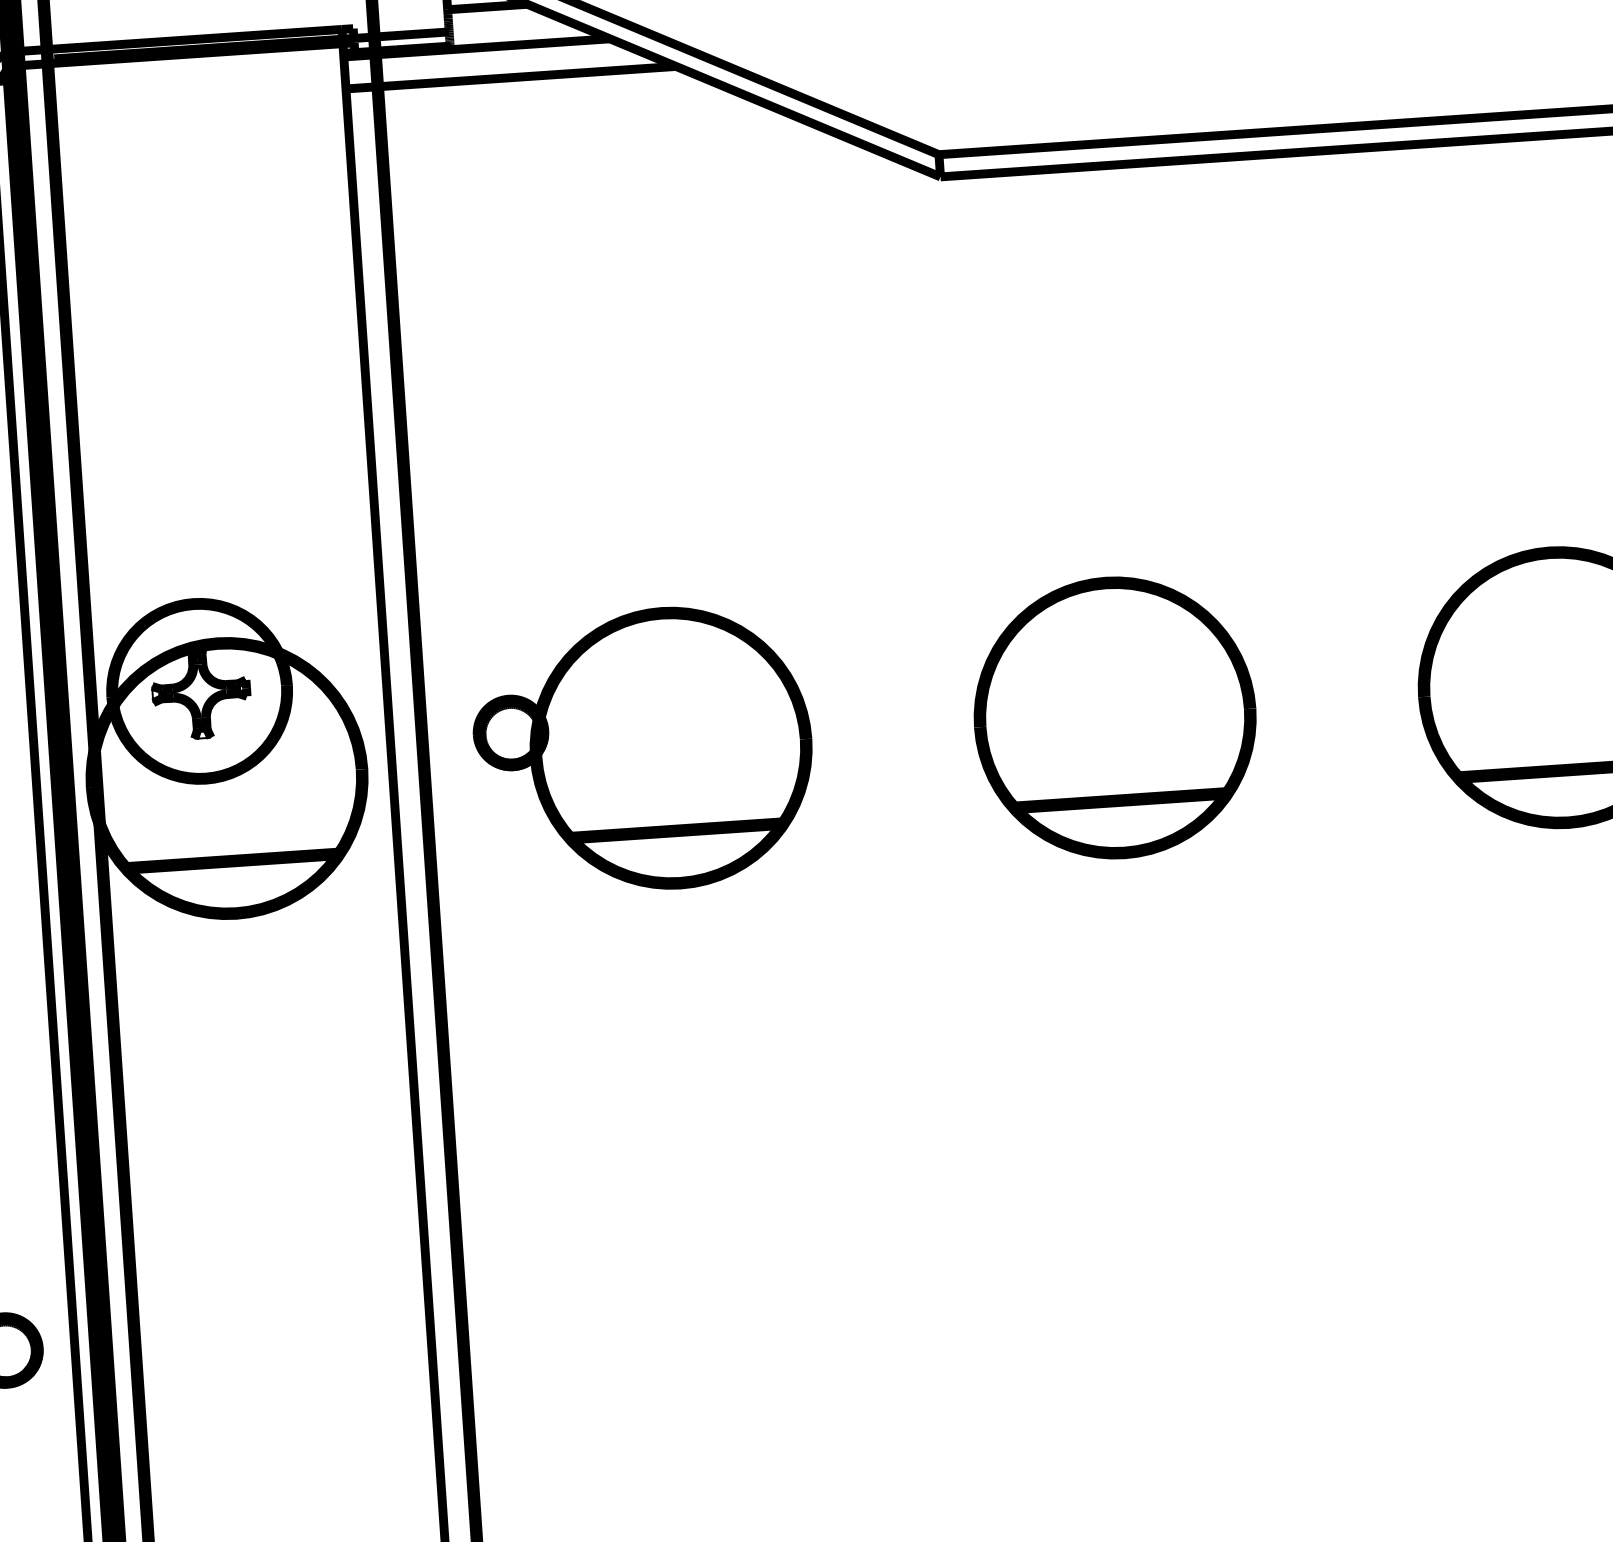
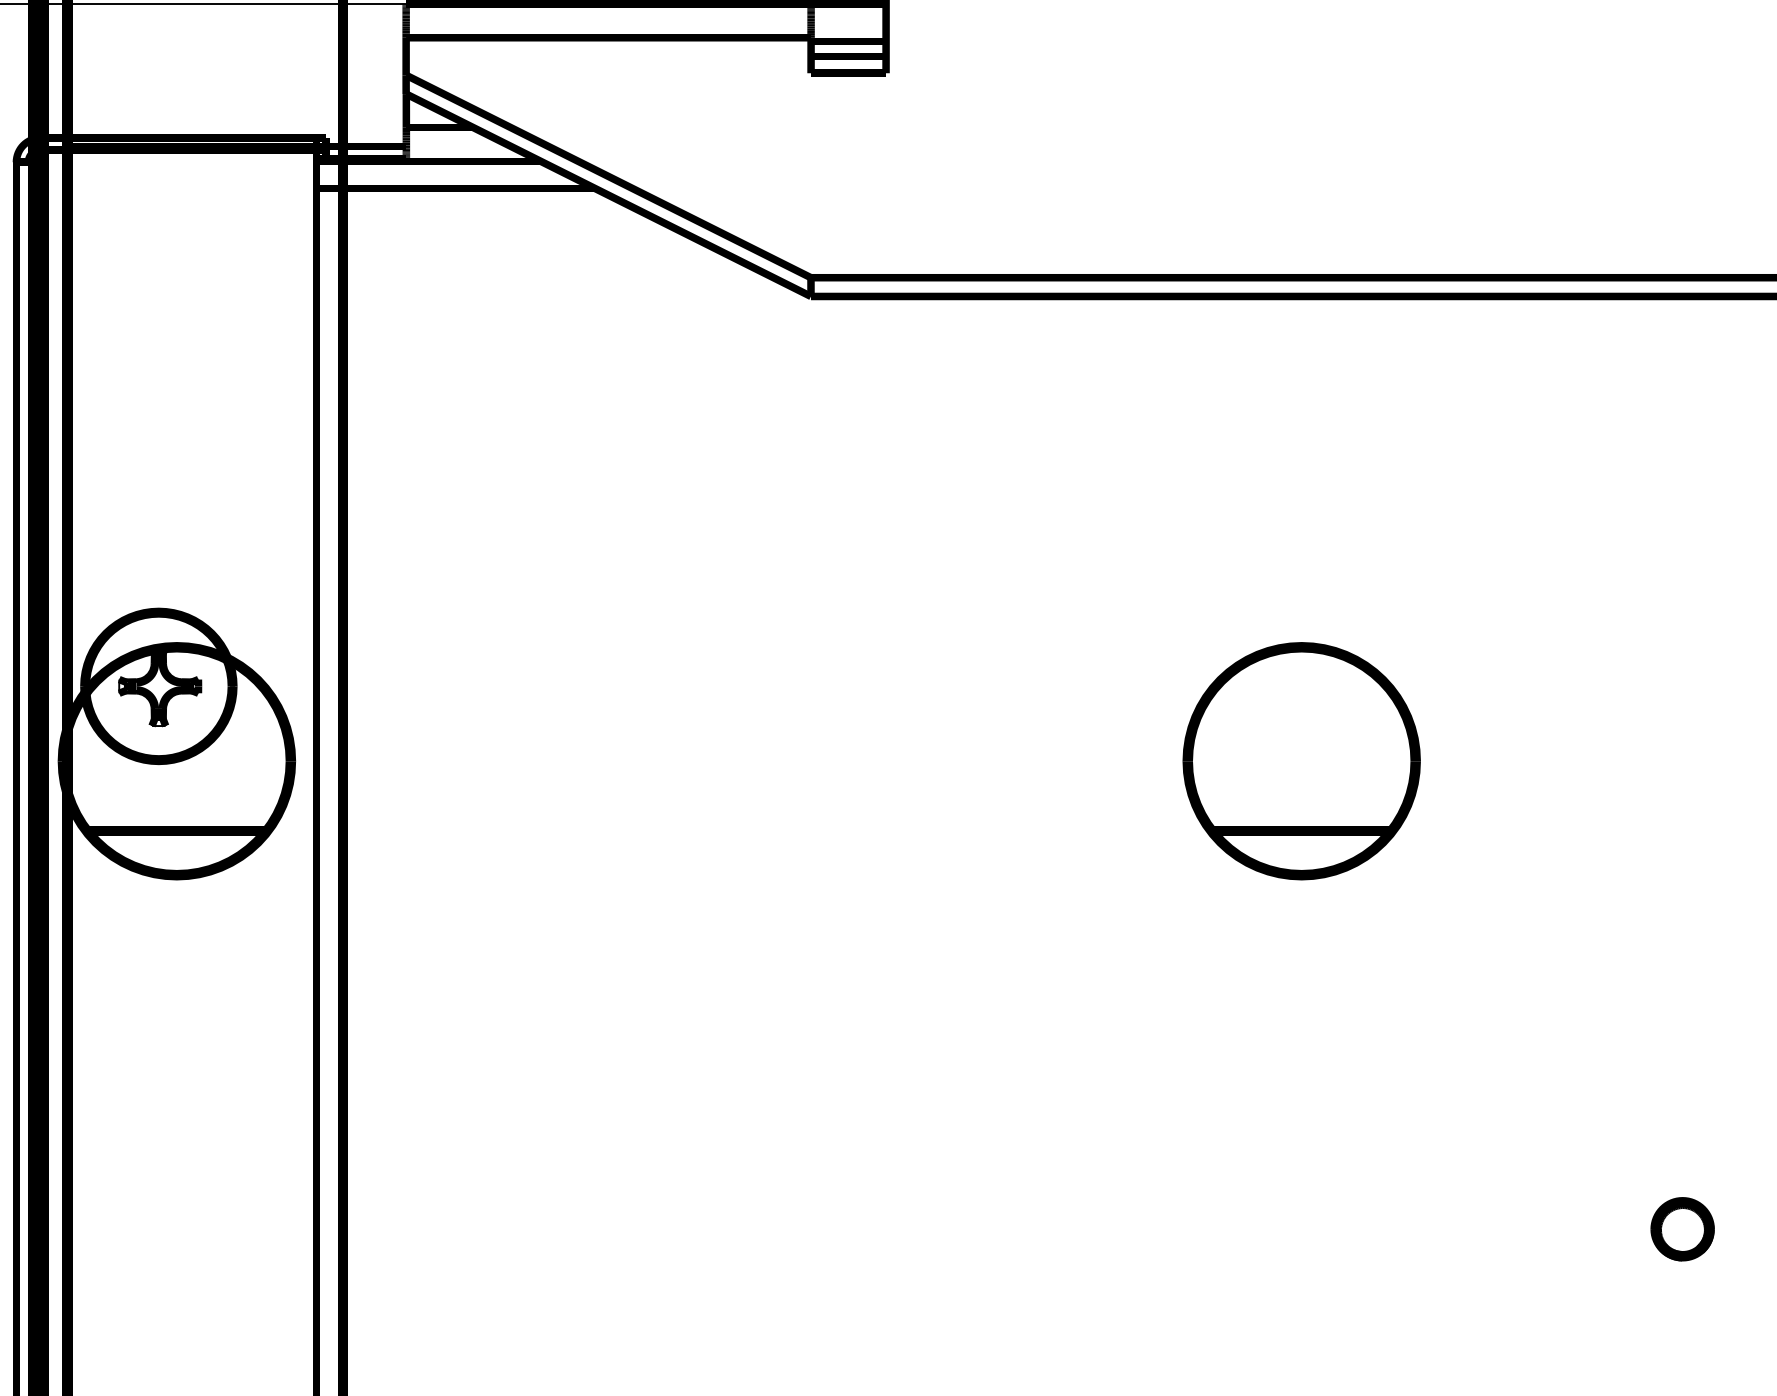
part: (1114, 718) -> (926, 761), removed
part: (643, 750) -> (528, 761), removed

